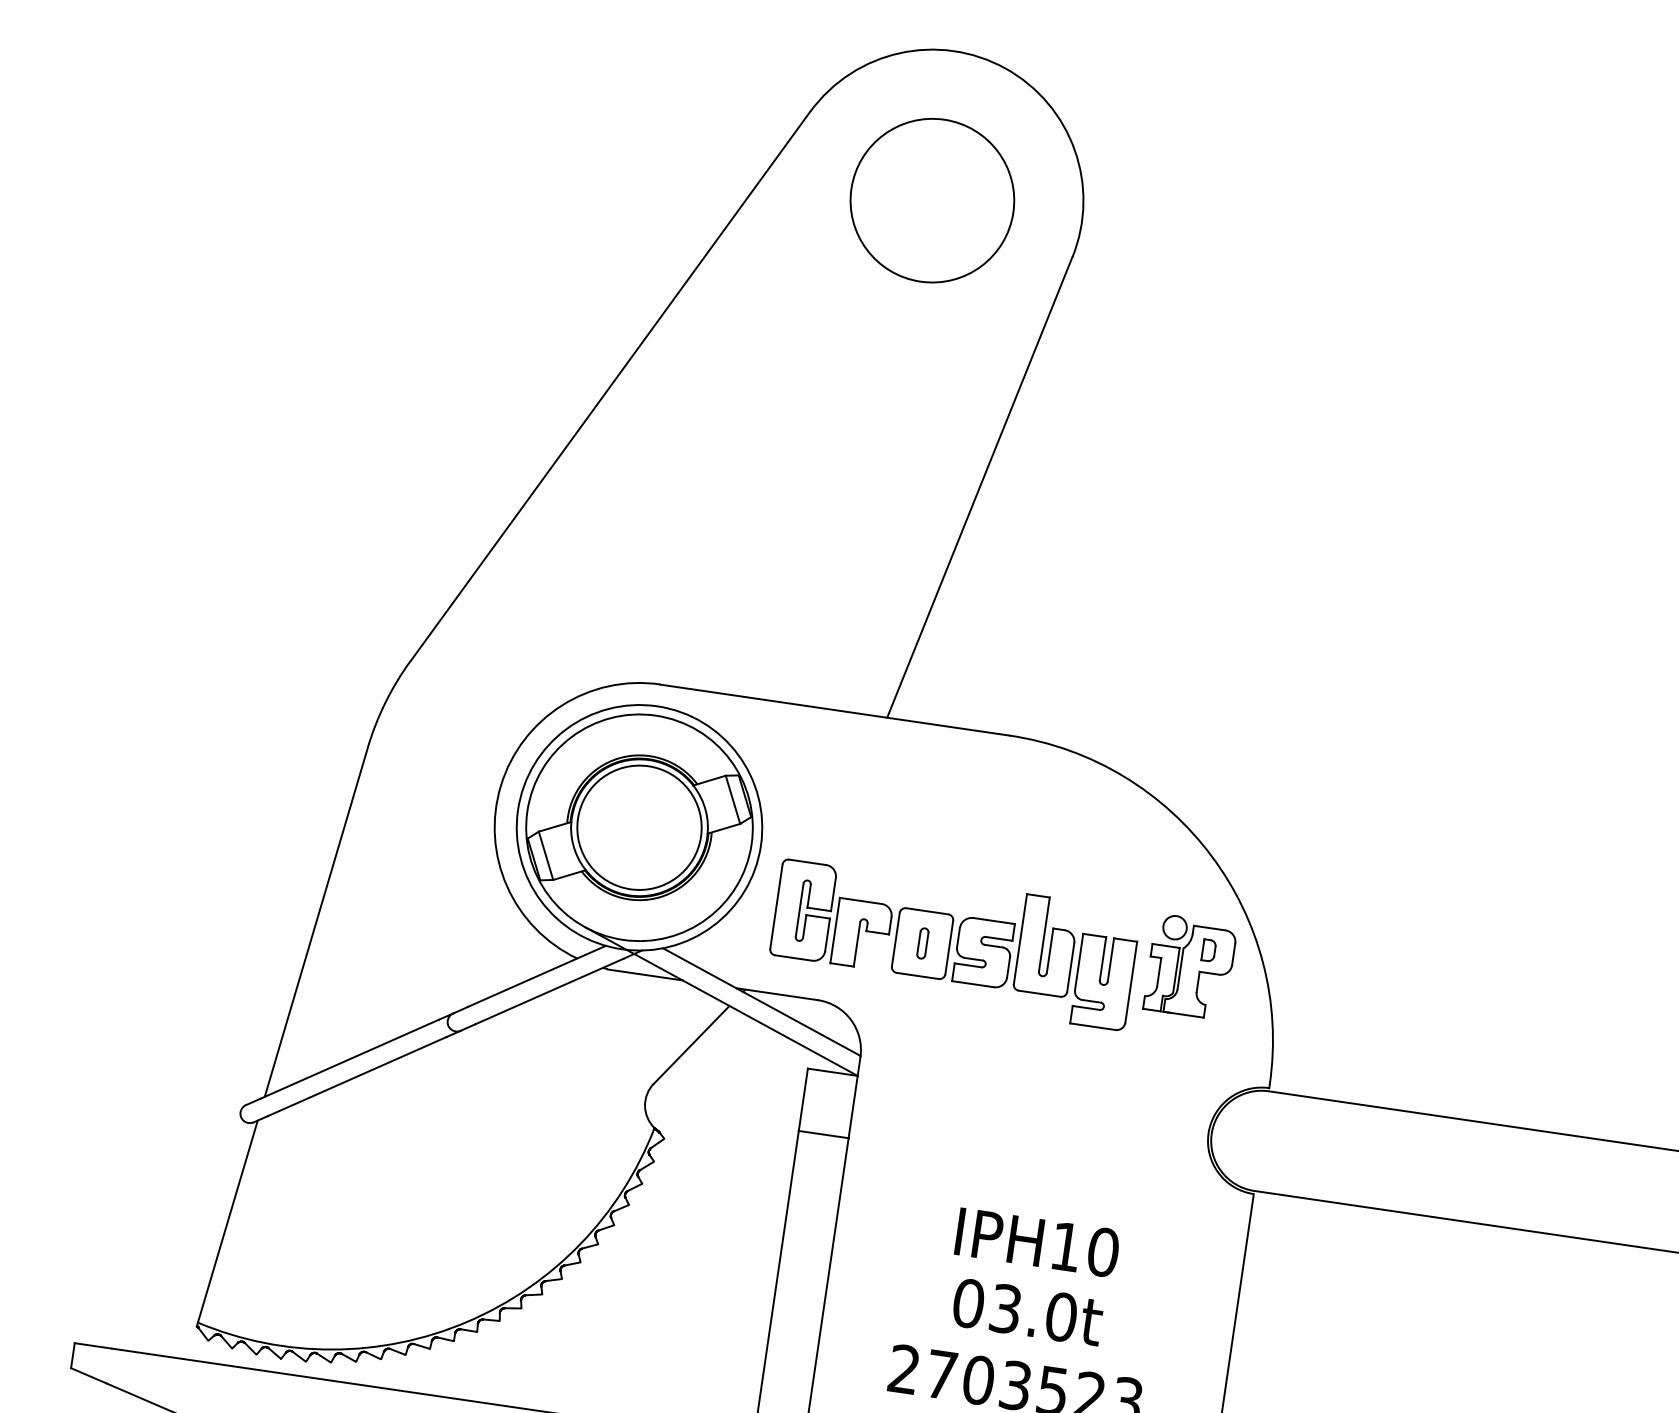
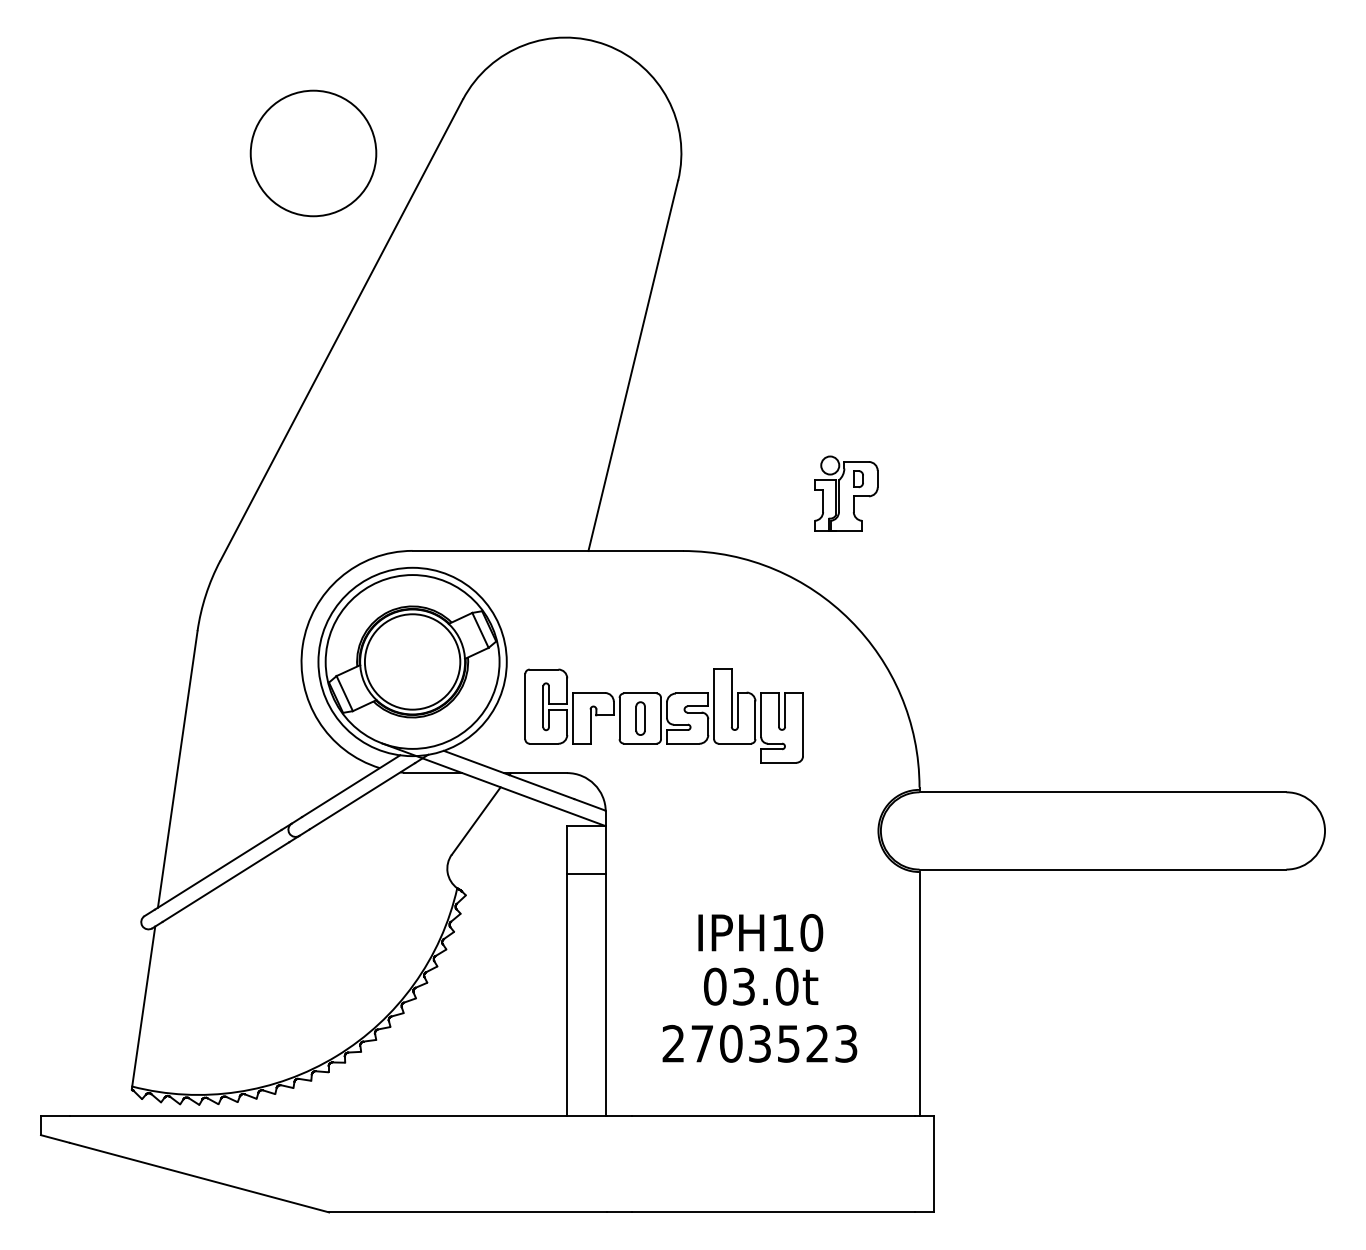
circle: (932, 200) -> (313, 153), moved
part: (922, 942) -> (640, 717), size x1.4
part: (1190, 966) -> (846, 493), moved

